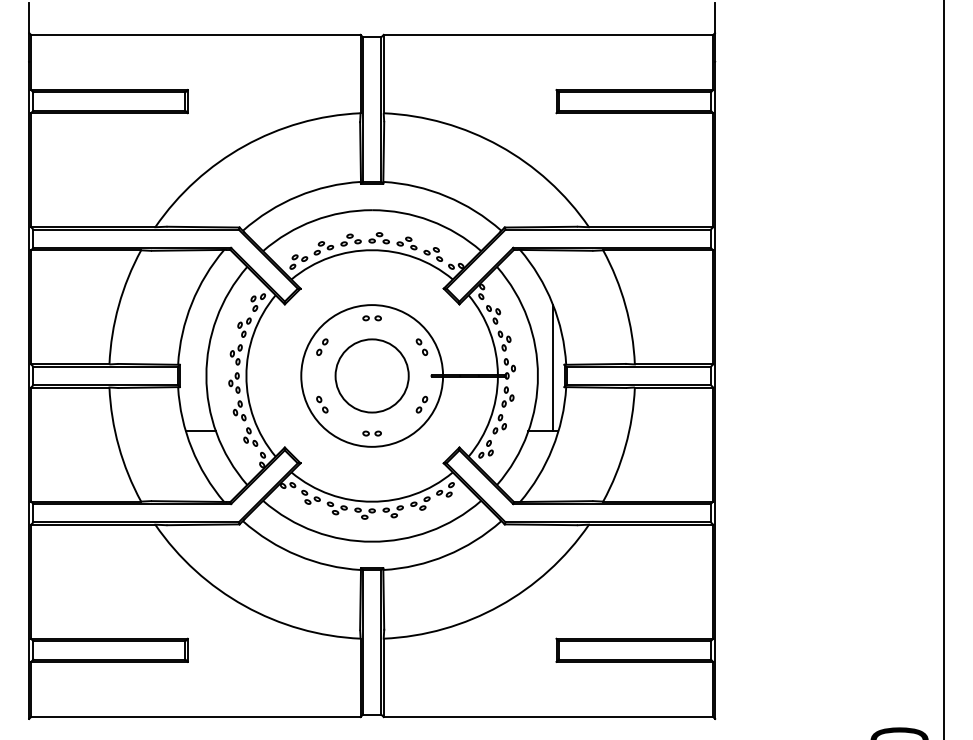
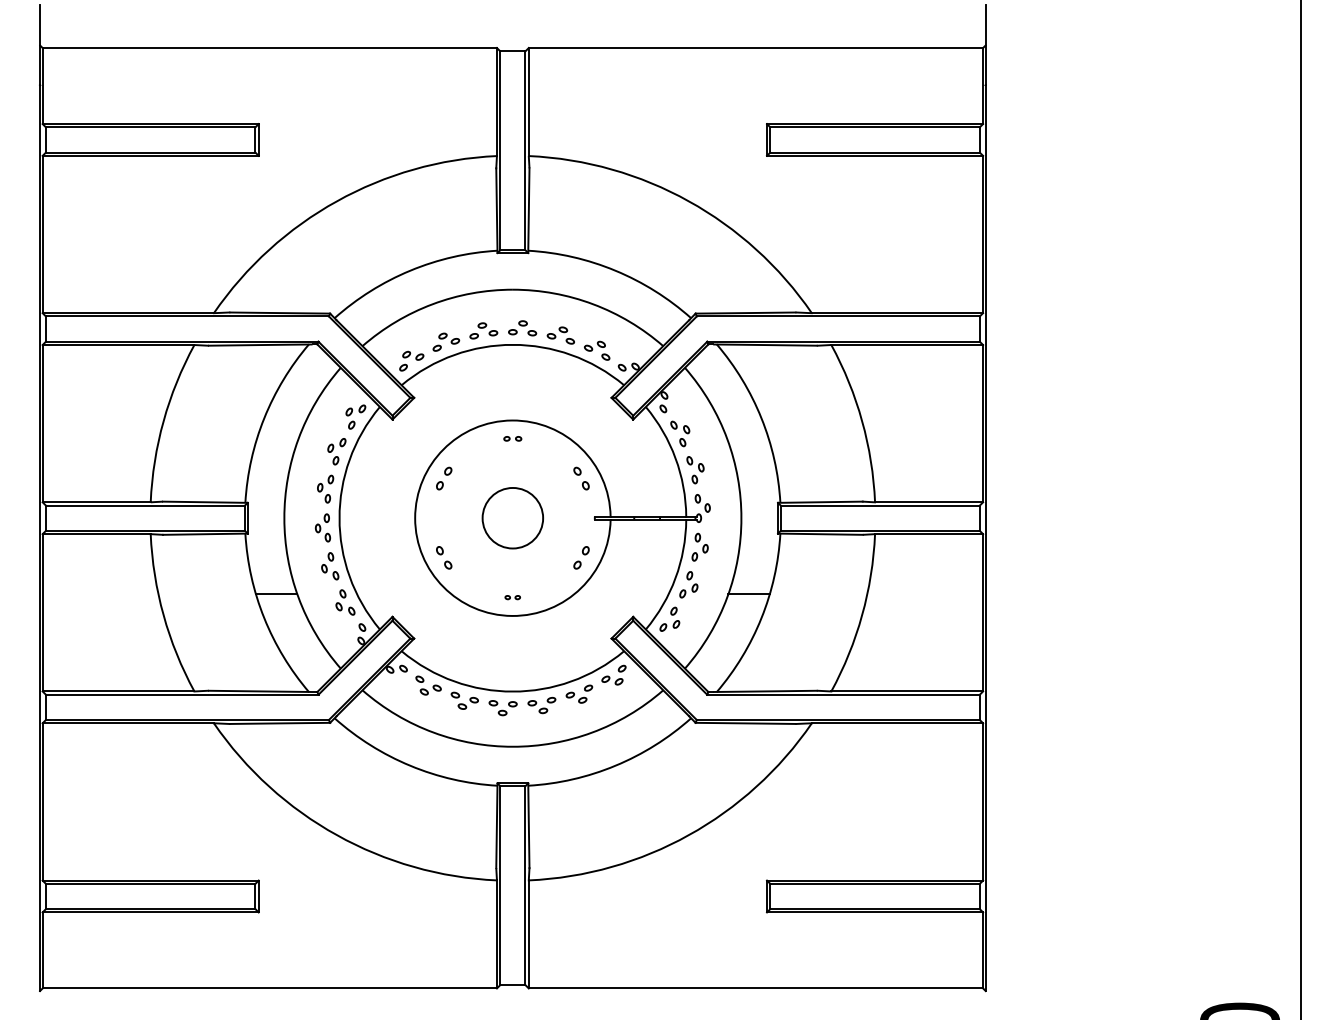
part: (371, 318) -> (511, 439), size x0.7
line: (552, 367) -> (761, 506), removed
circle: (371, 375) -> (511, 517), size x0.6
part: (371, 433) -> (511, 597), size x0.6

